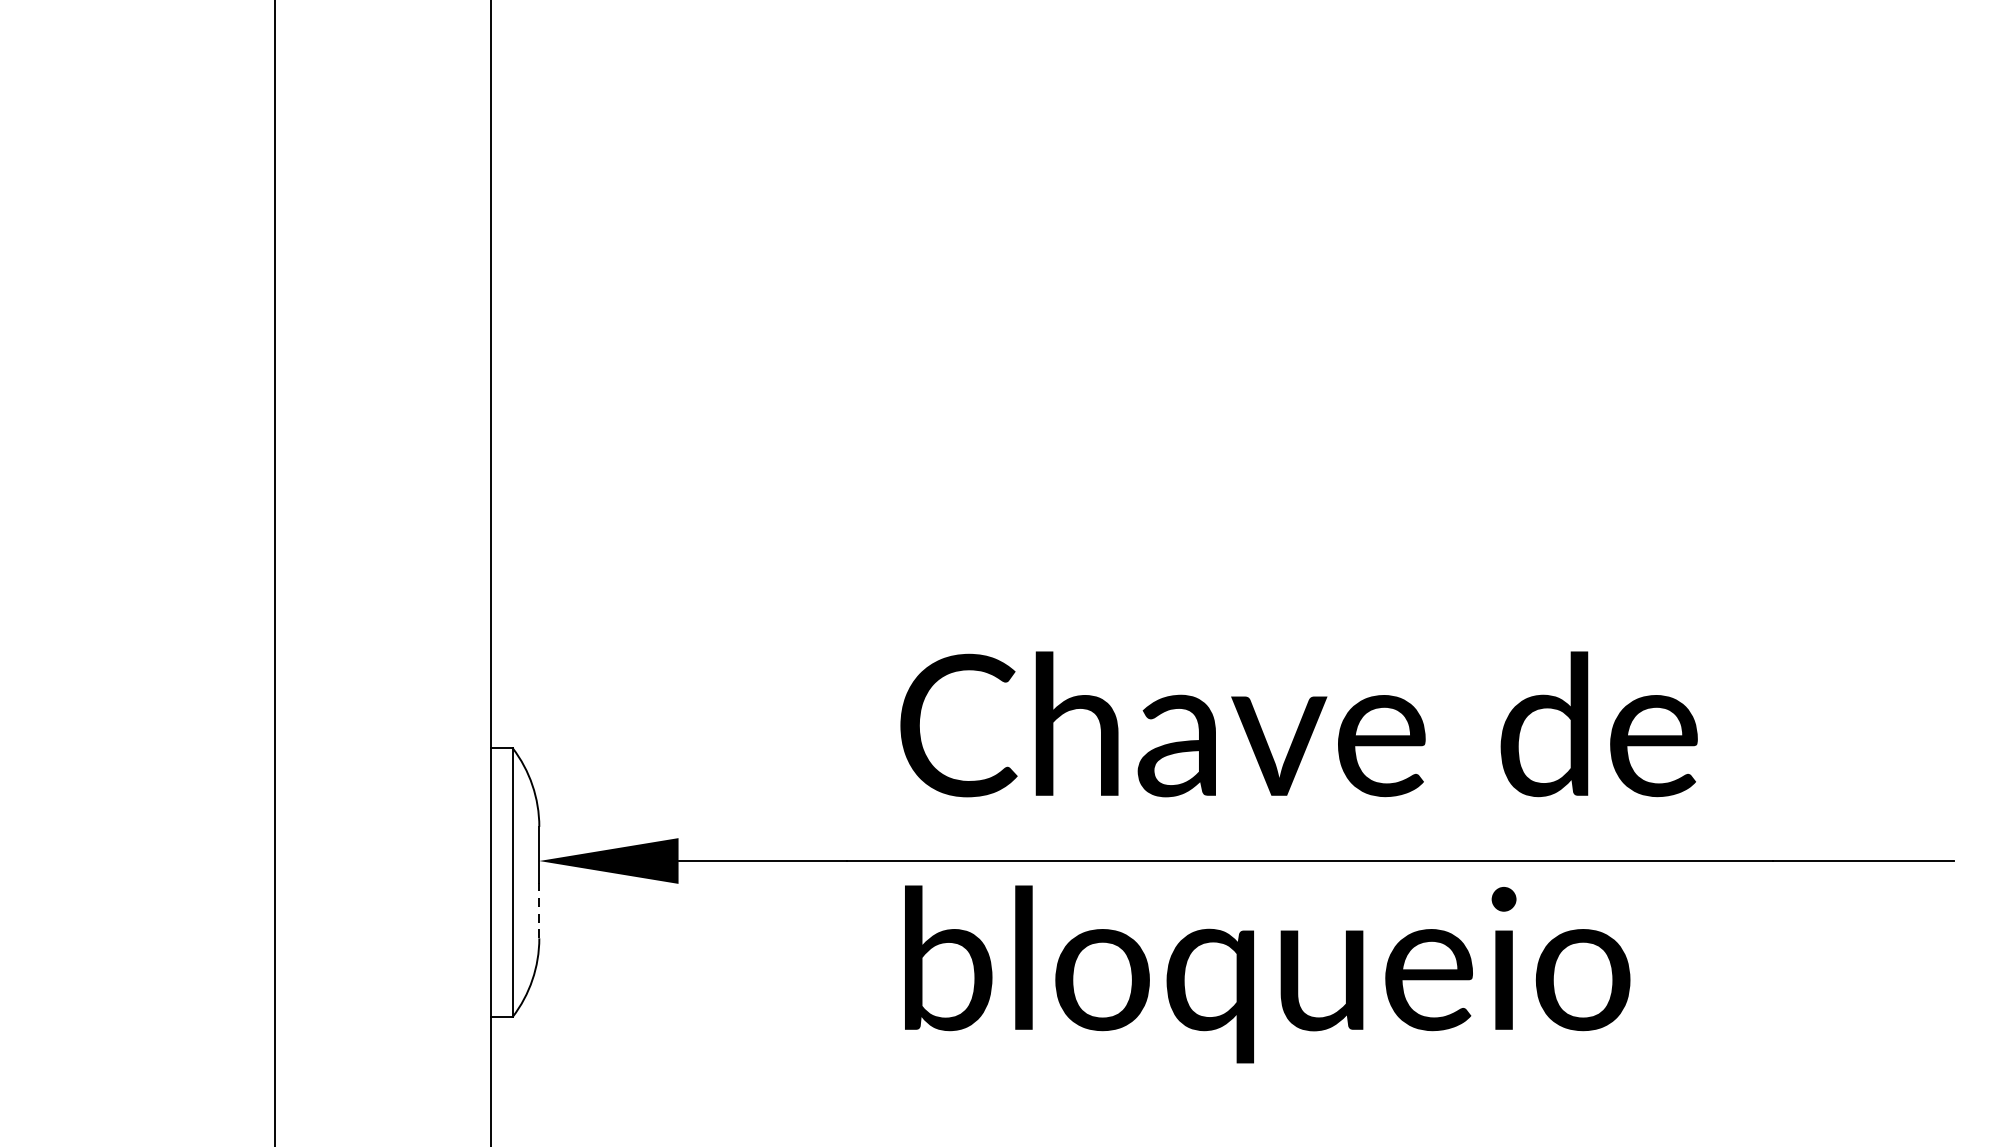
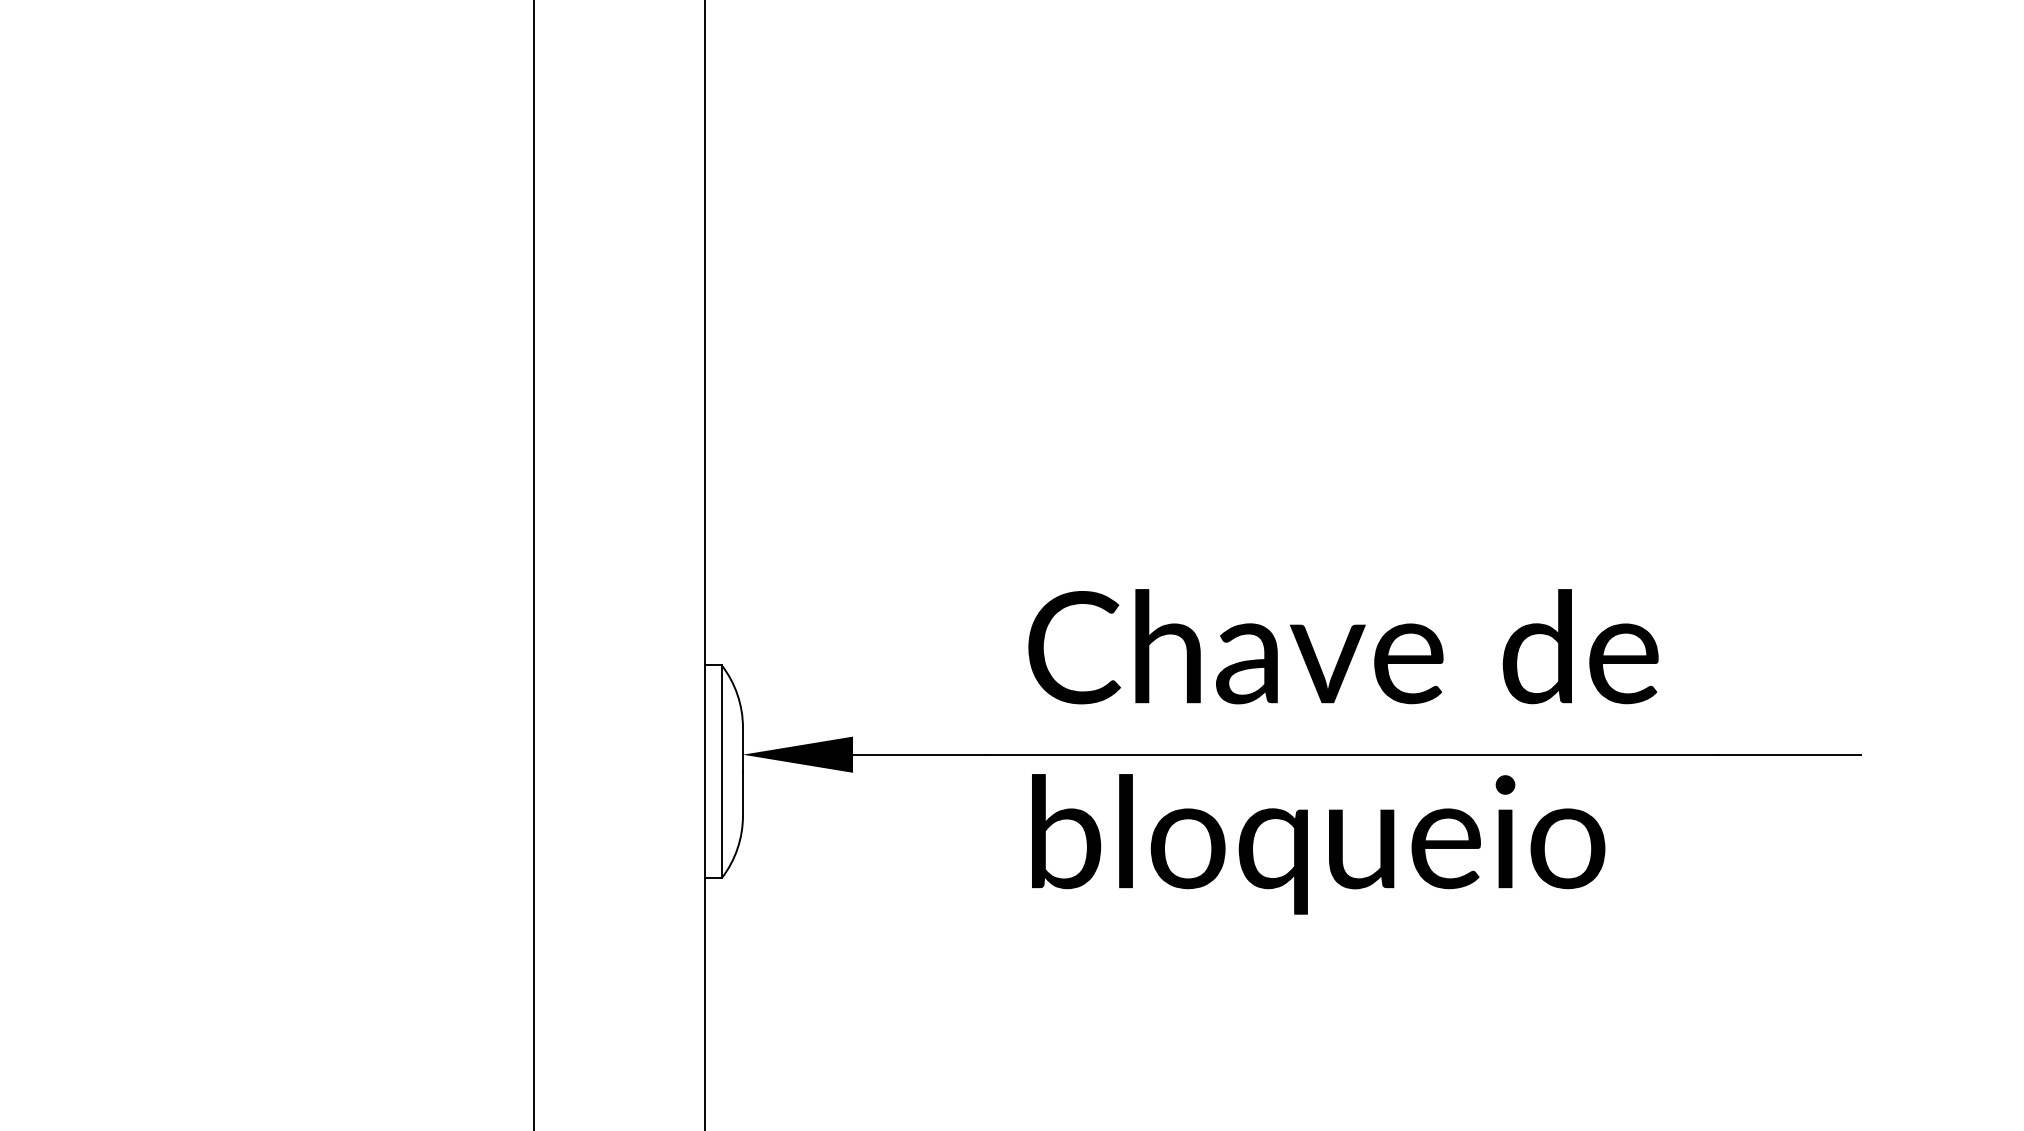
line: (538, 910) -> (742, 793), dashed -> solid

